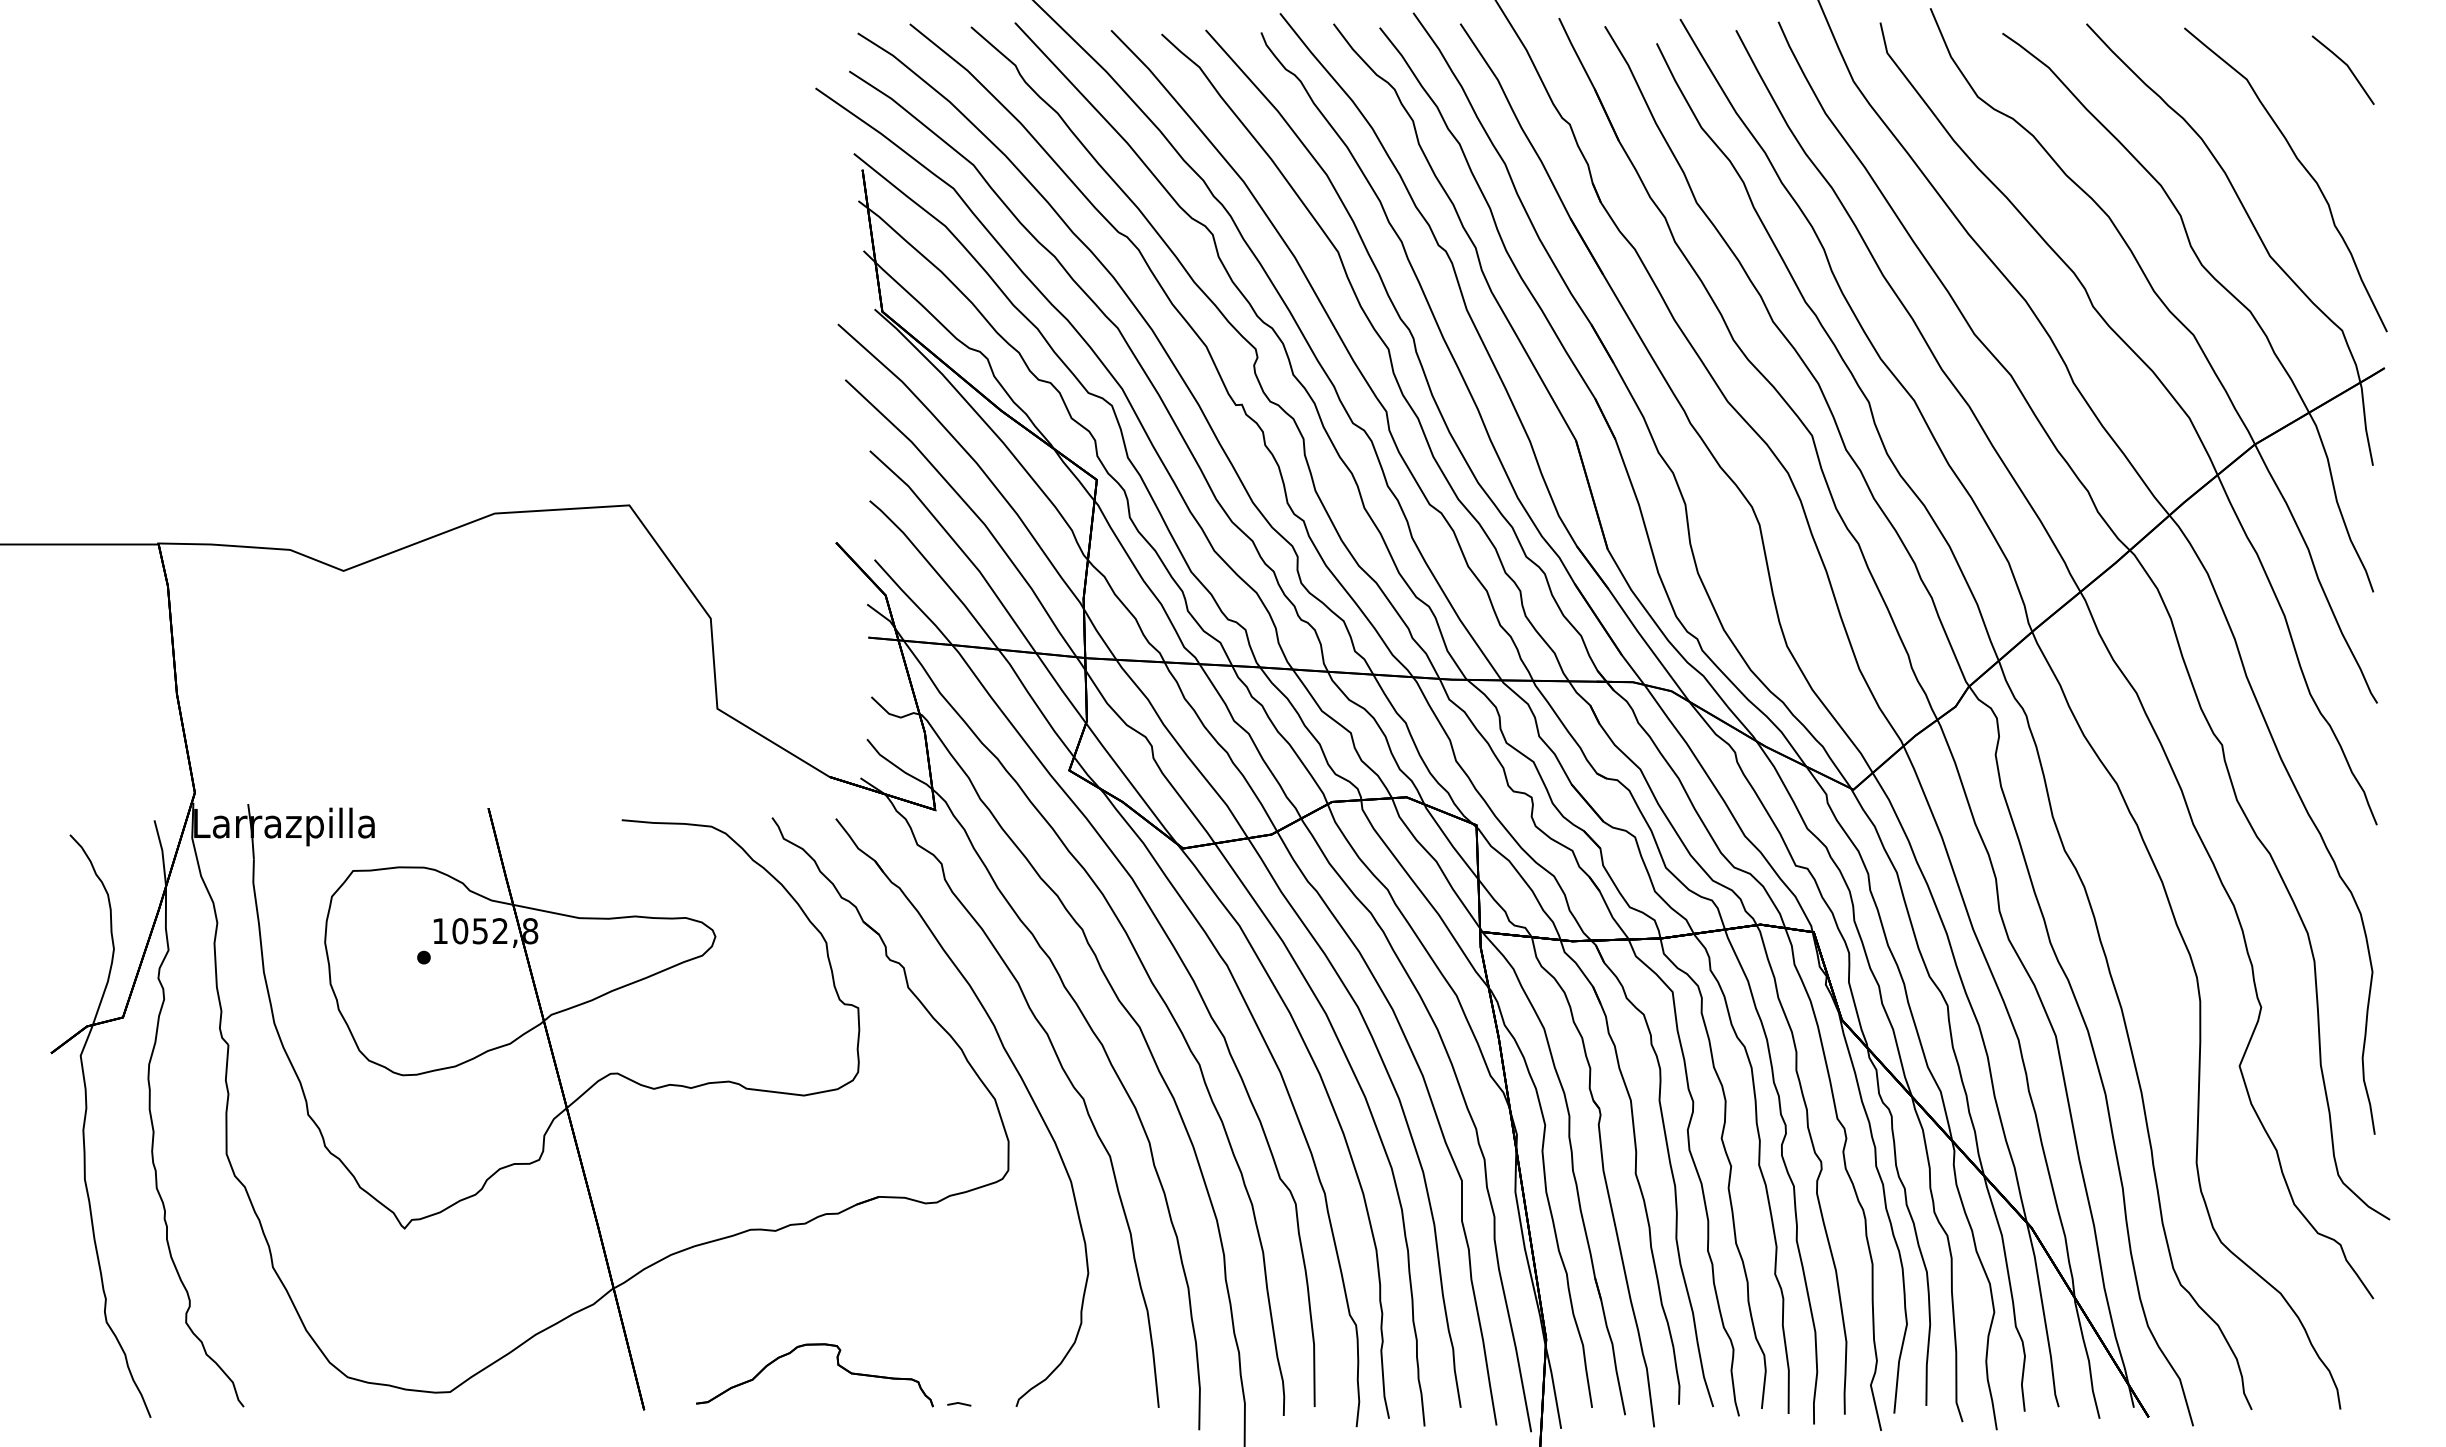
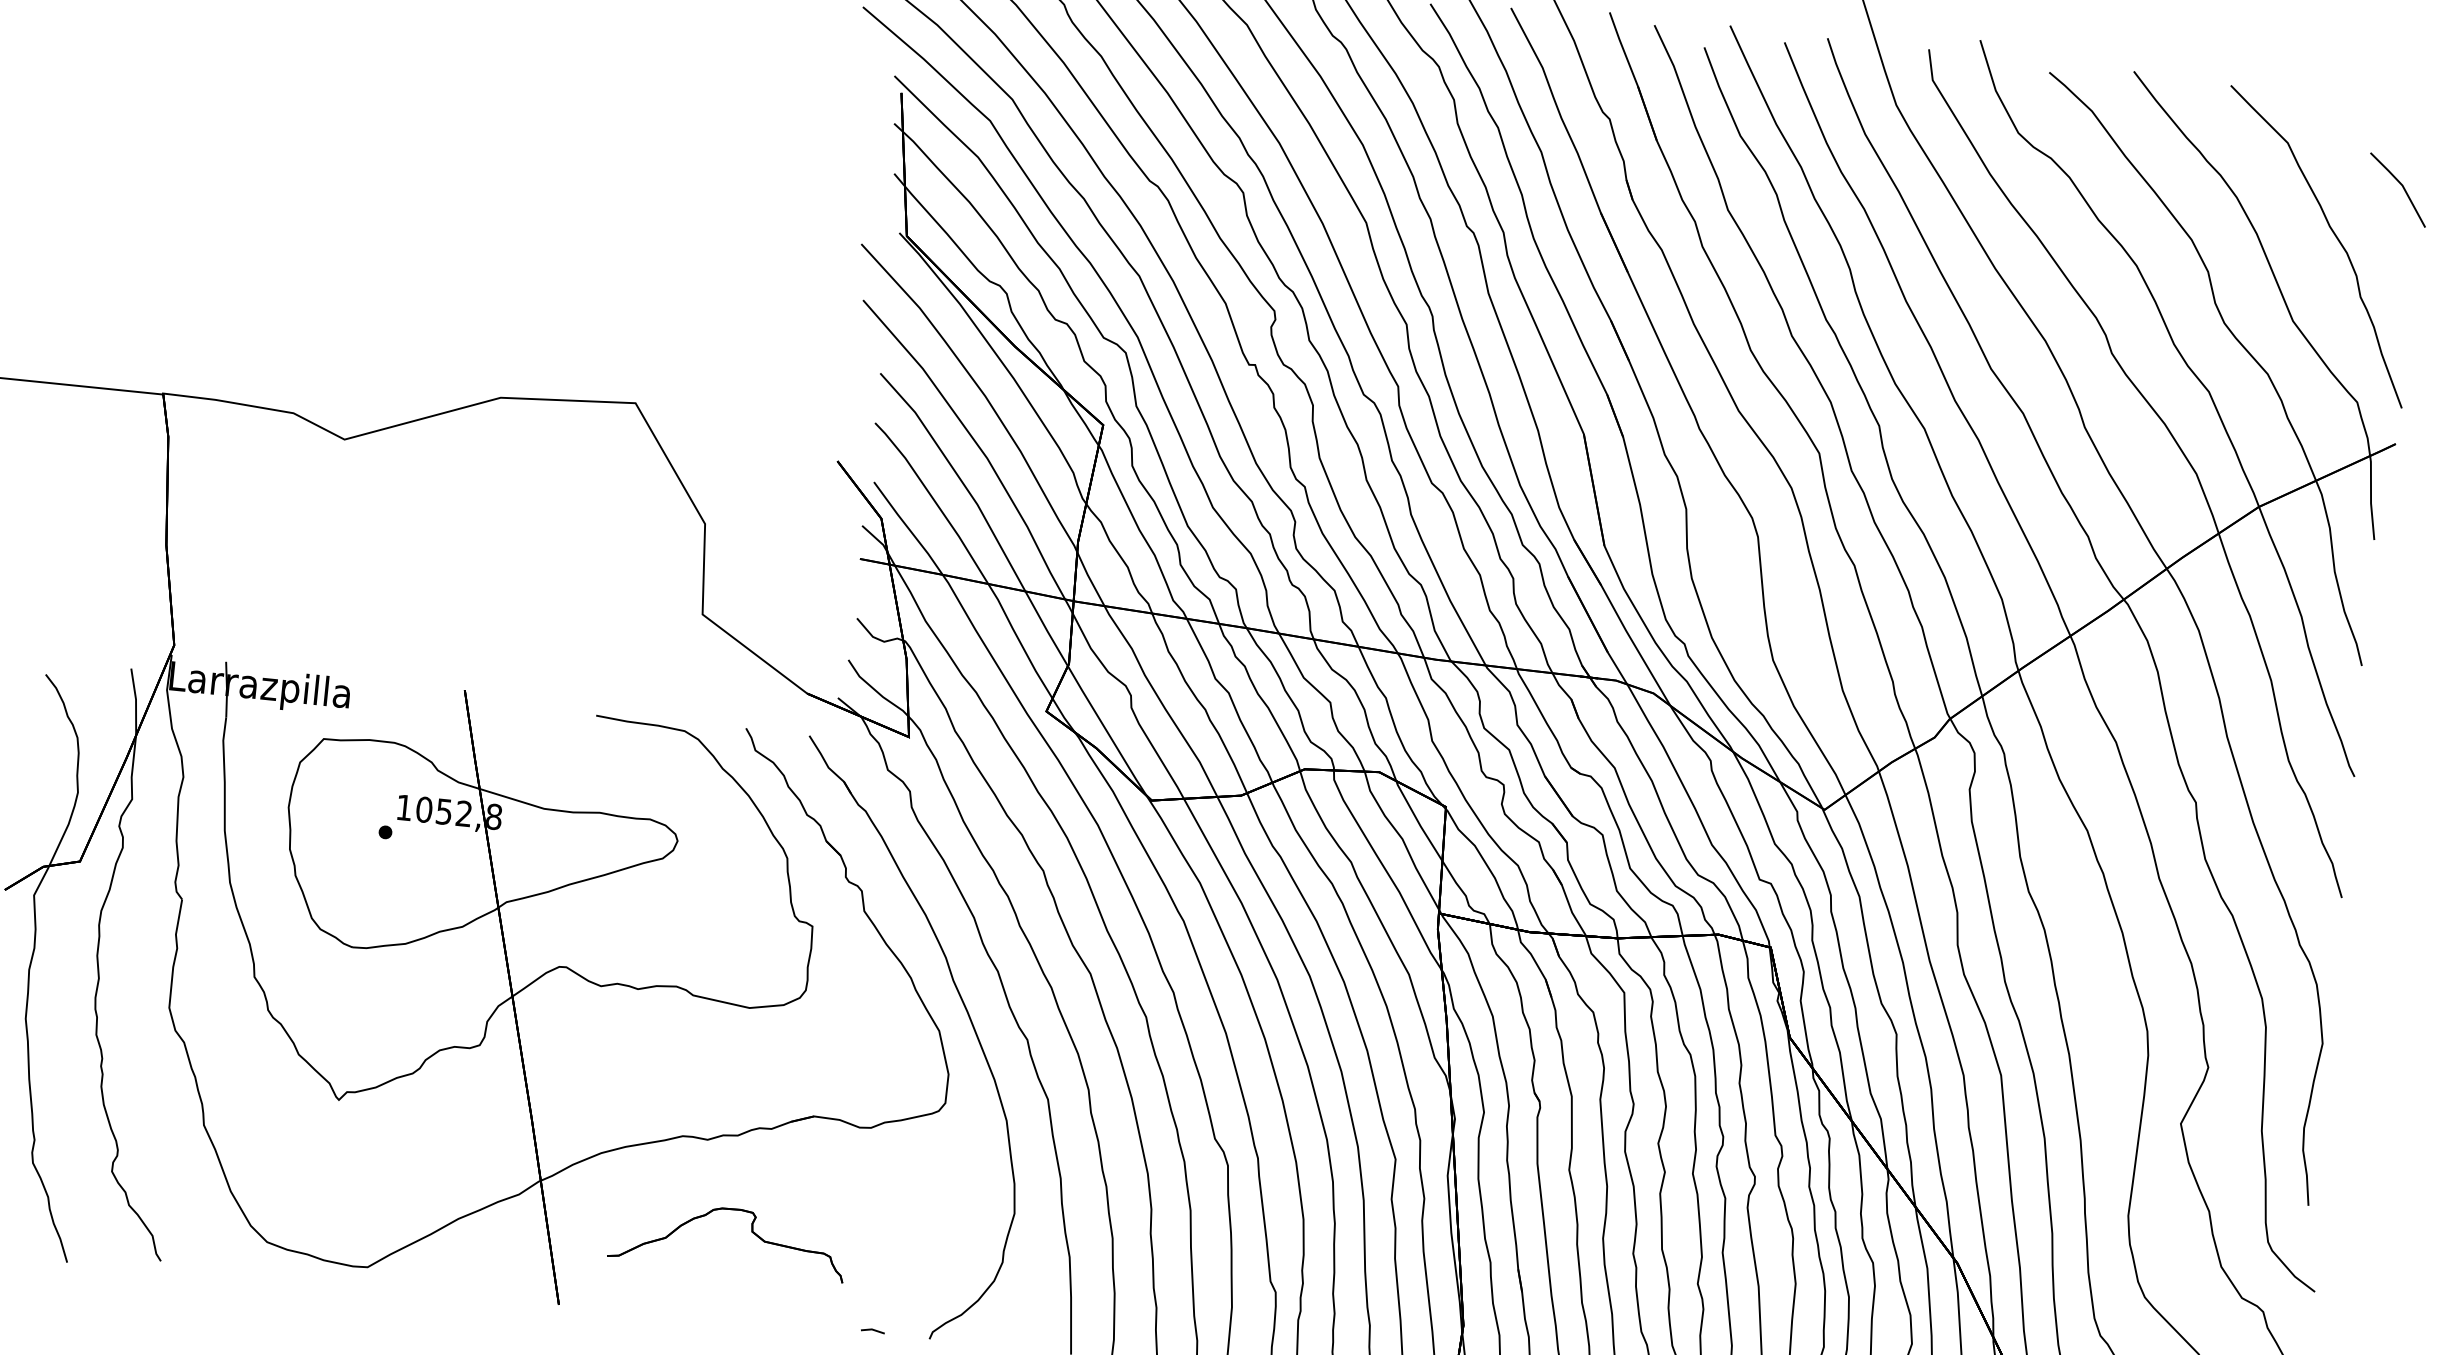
line: (2344, 64) -> (2399, 184), moved
part: (837, 1365) -> (751, 1232), moved

